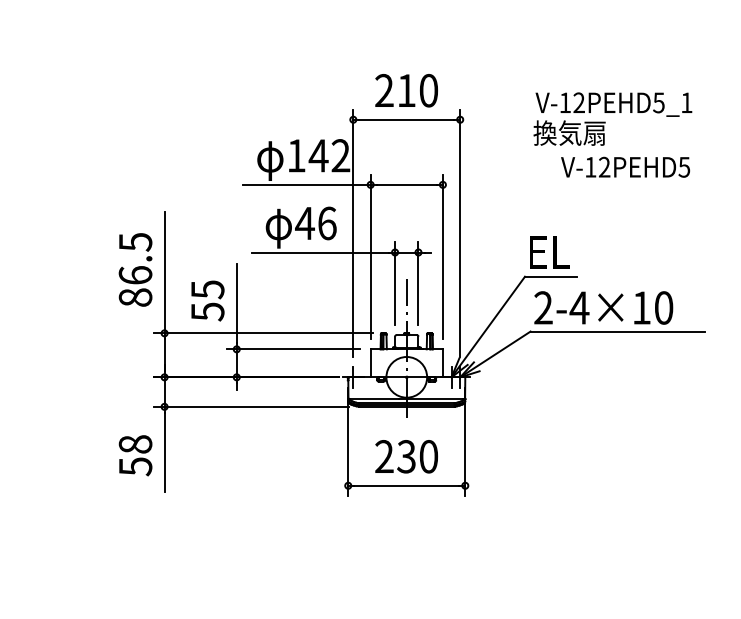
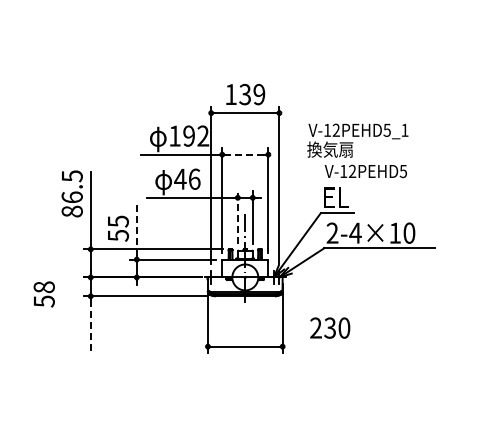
text: (407, 90) -> (245, 94), 210 -> 139
text: (612, 134) -> (357, 150), moved
text: (317, 154) -> (188, 135), 142 -> 192
line: (405, 184) -> (244, 154), solid -> dashed
text: (134, 269) -> (71, 193), moved
line: (394, 283) -> (237, 217), solid -> dashed
line: (236, 303) -> (136, 230), solid -> dashed
line: (164, 452) -> (90, 325), solid -> dashed
text: (134, 455) -> (43, 294), moved
text: (407, 455) -> (330, 327), moved

